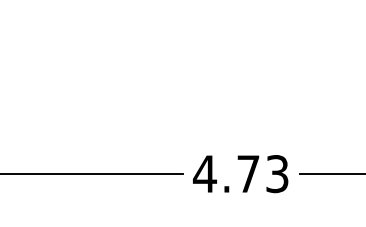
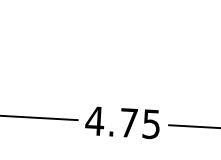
text: (277, 173) -> (151, 123), 4.73 -> 4.75

